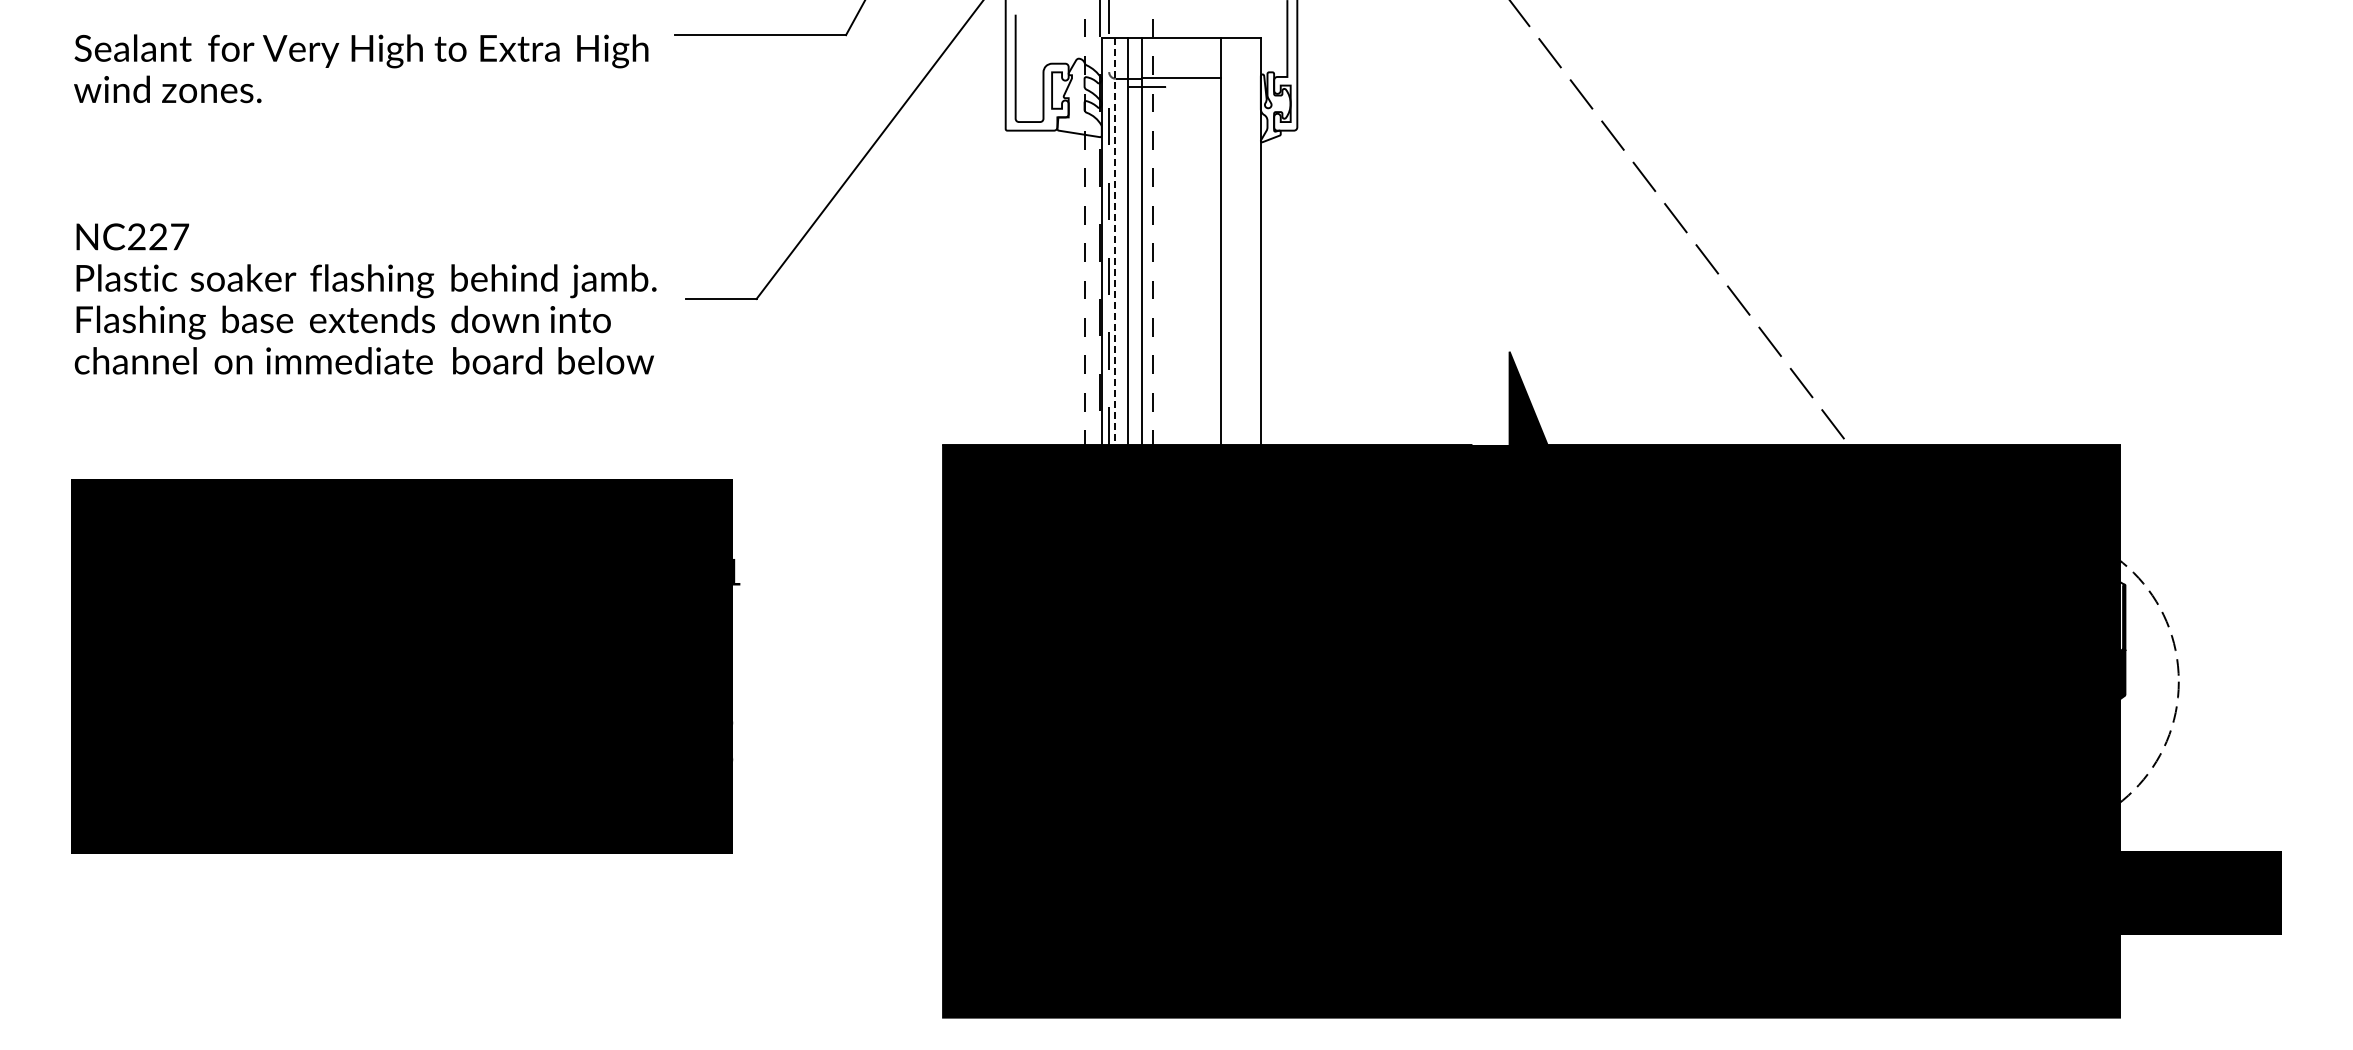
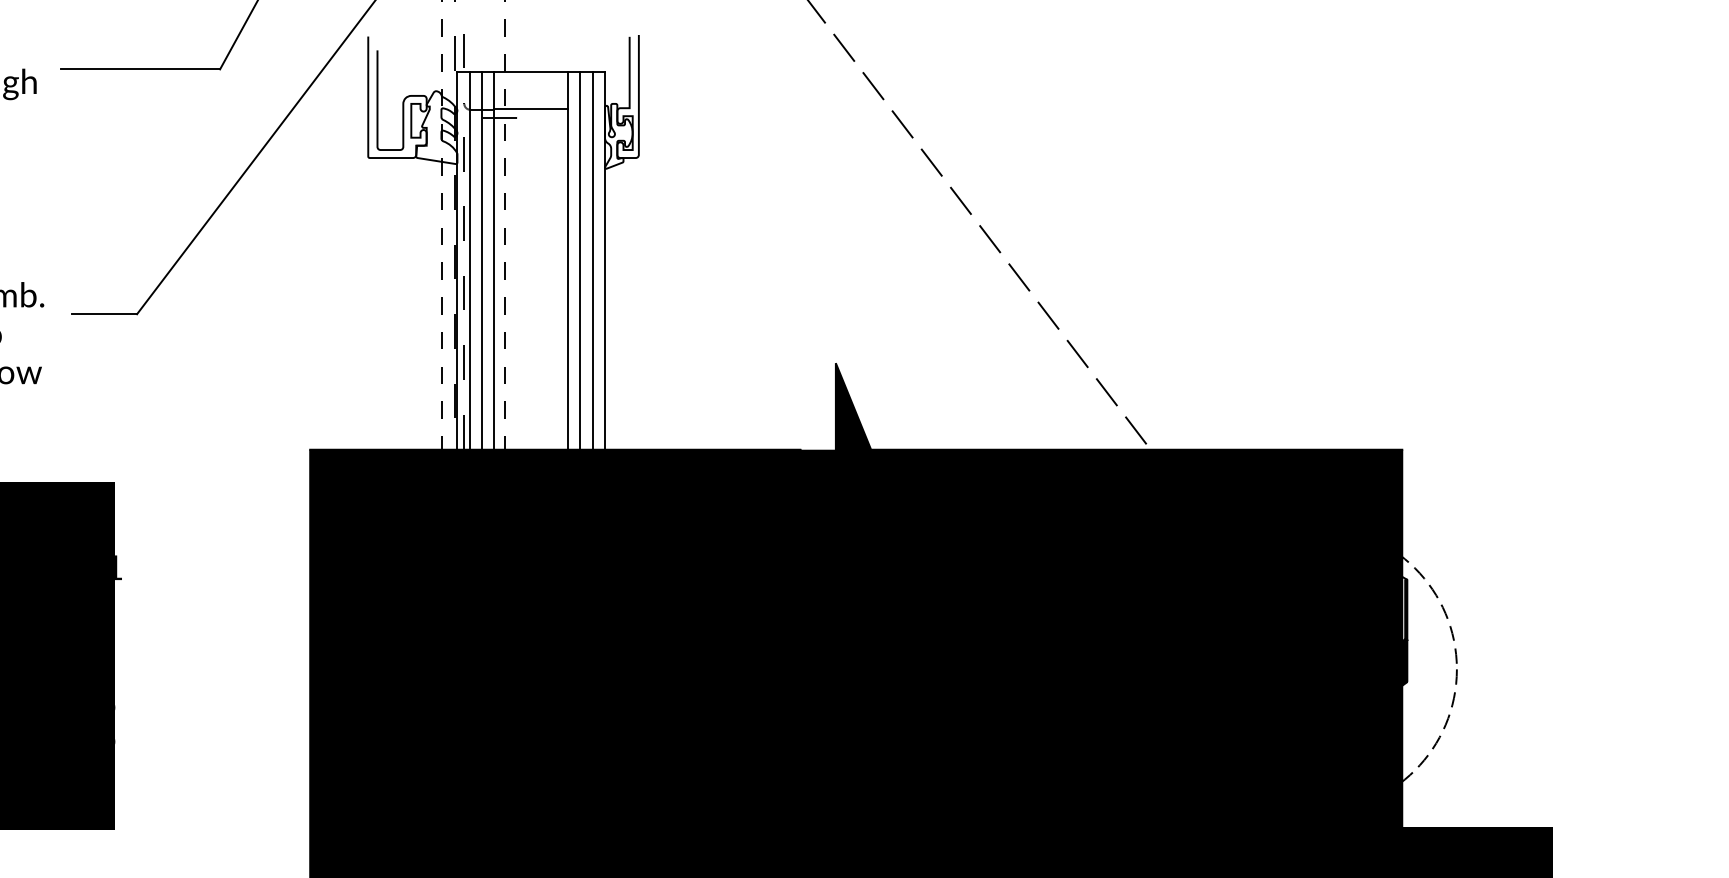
line: (1115, 249) -> (470, 268), dashed -> solid
line: (1234, 249) -> (580, 268), added
line: (1247, 249) -> (592, 268), added

